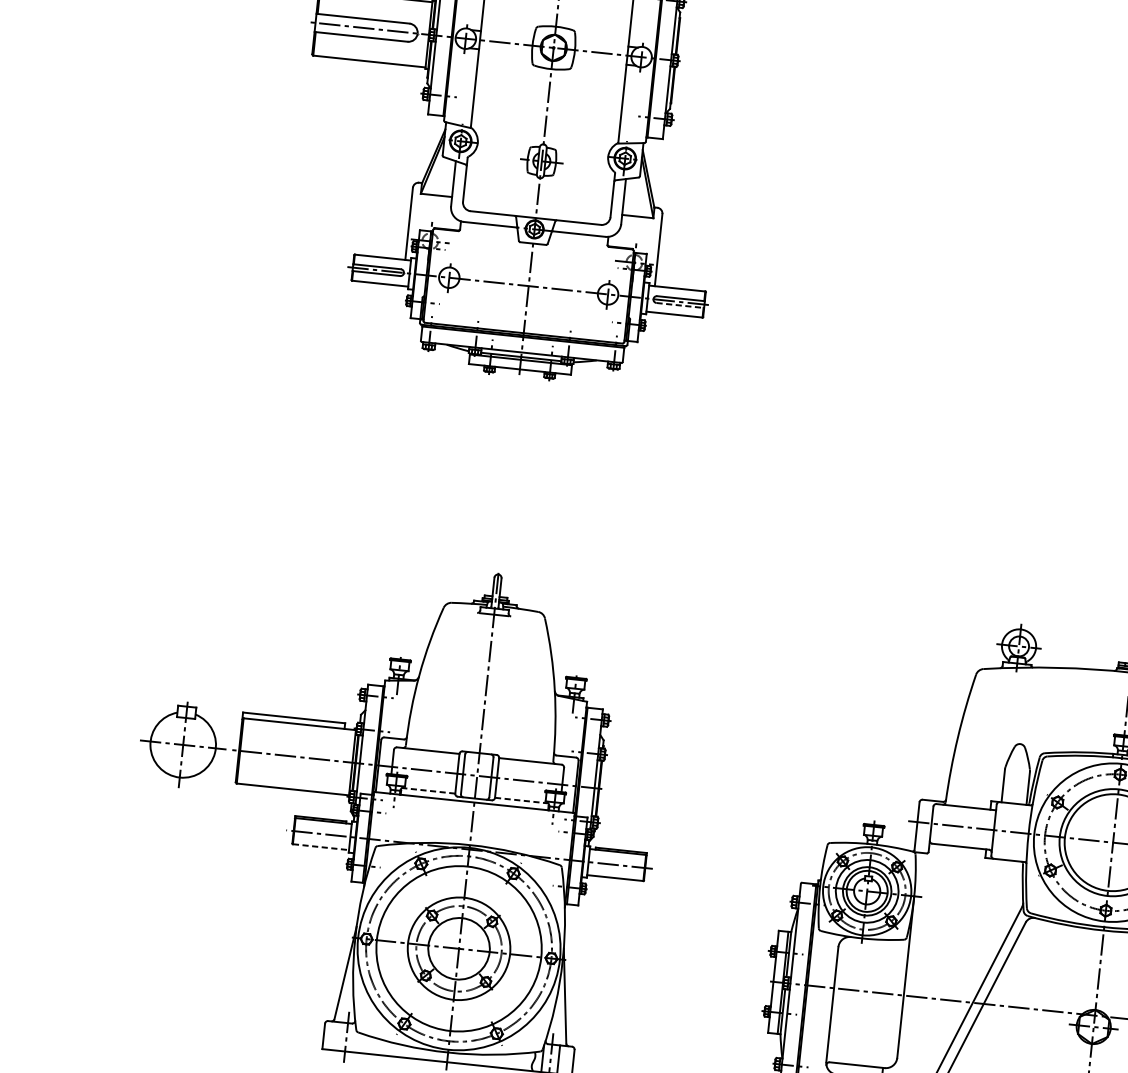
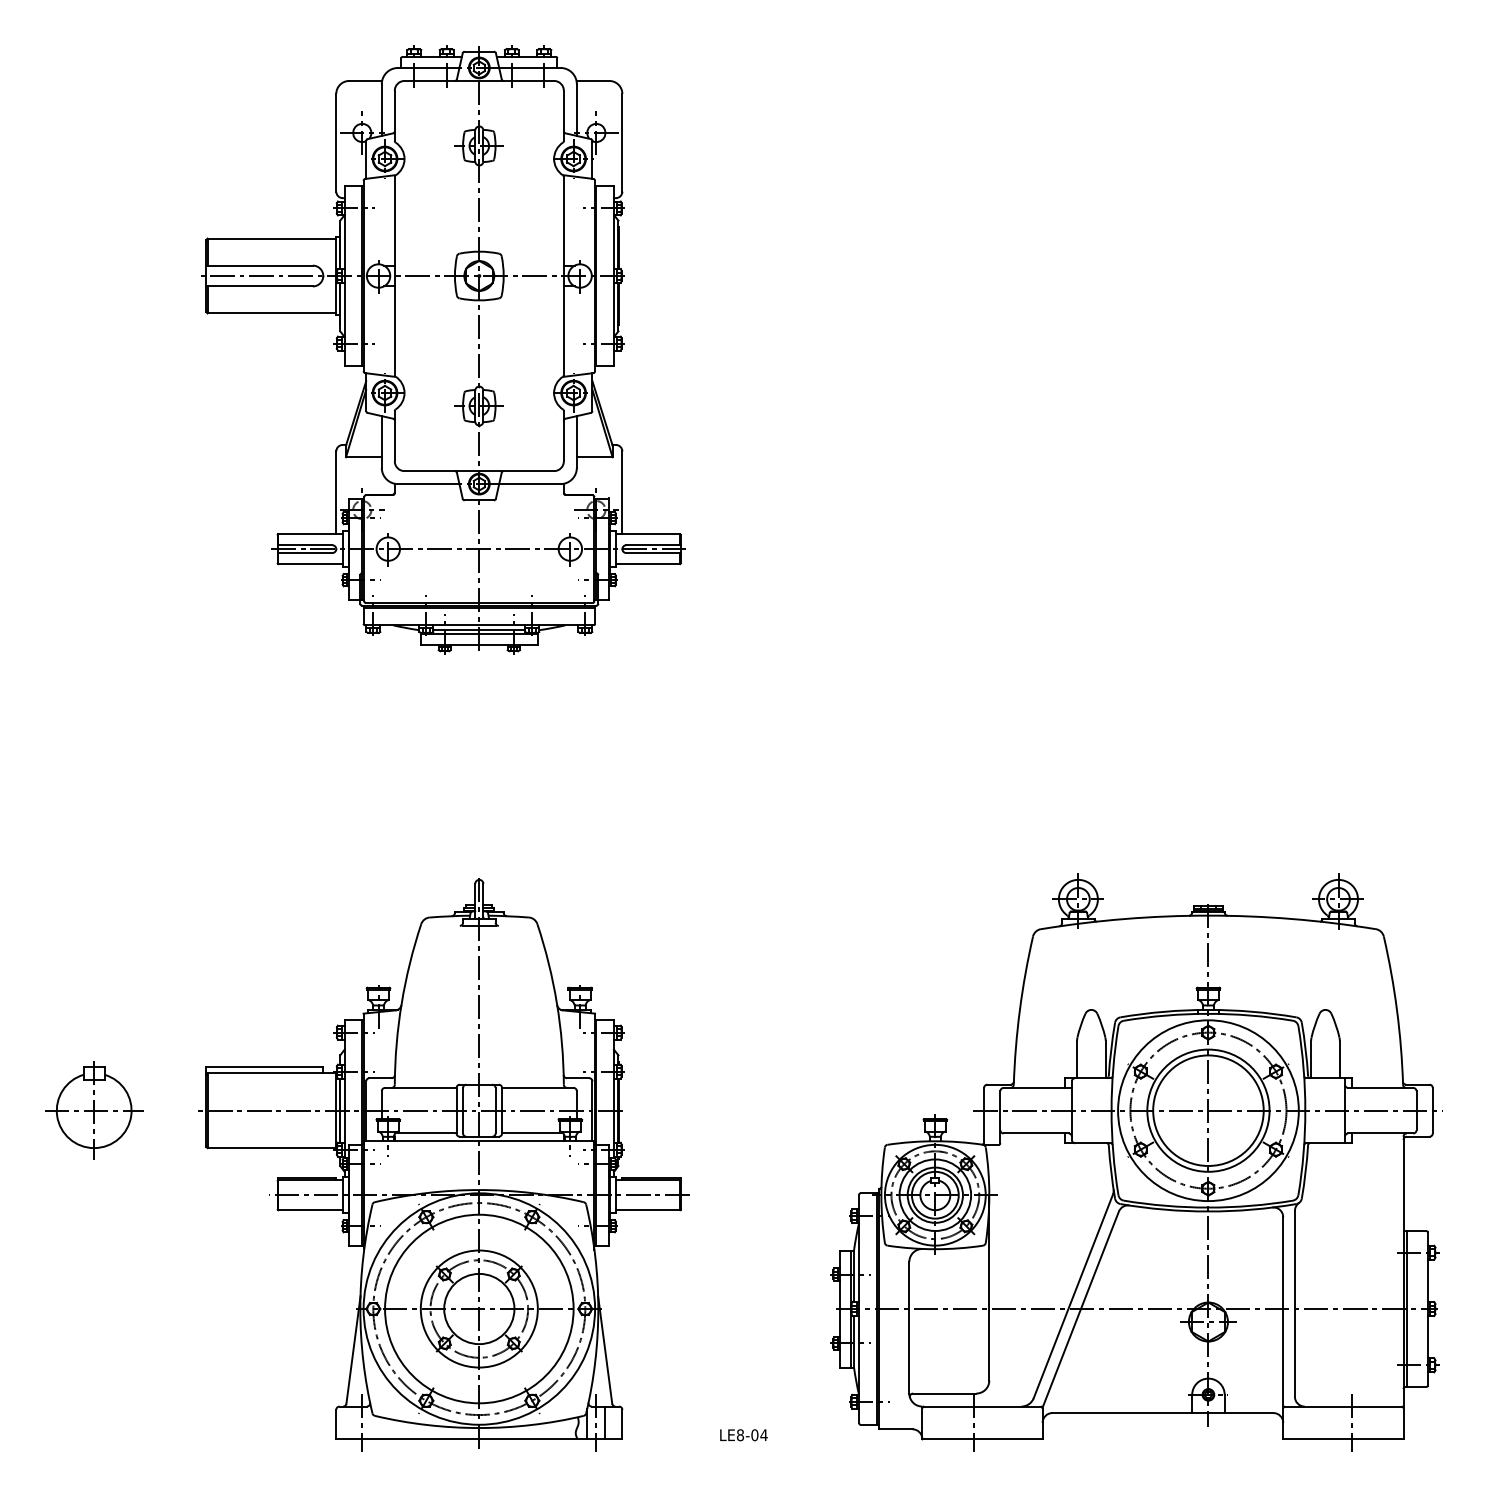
line: (681, 305) -> (654, 553), dashed -> solid
part: (183, 744) -> (94, 1110), moved
line: (428, 790) -> (425, 1133), dashed -> solid
line: (521, 800) -> (532, 1133), dashed -> solid
line: (321, 847) -> (311, 1210), dashed -> solid

